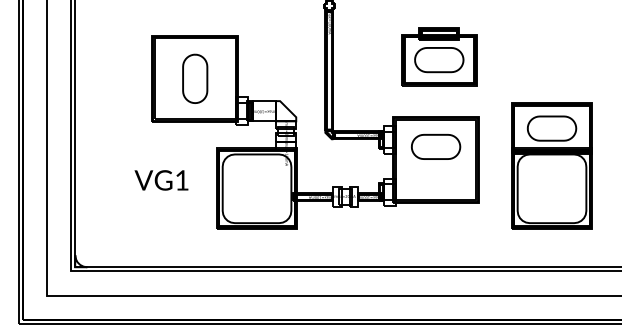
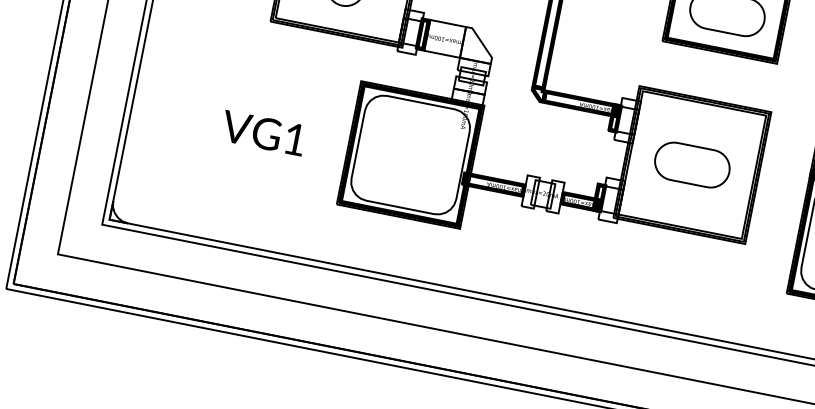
part: (436, 146) -> (693, 164), moved
text: (161, 180) -> (263, 133), moved

